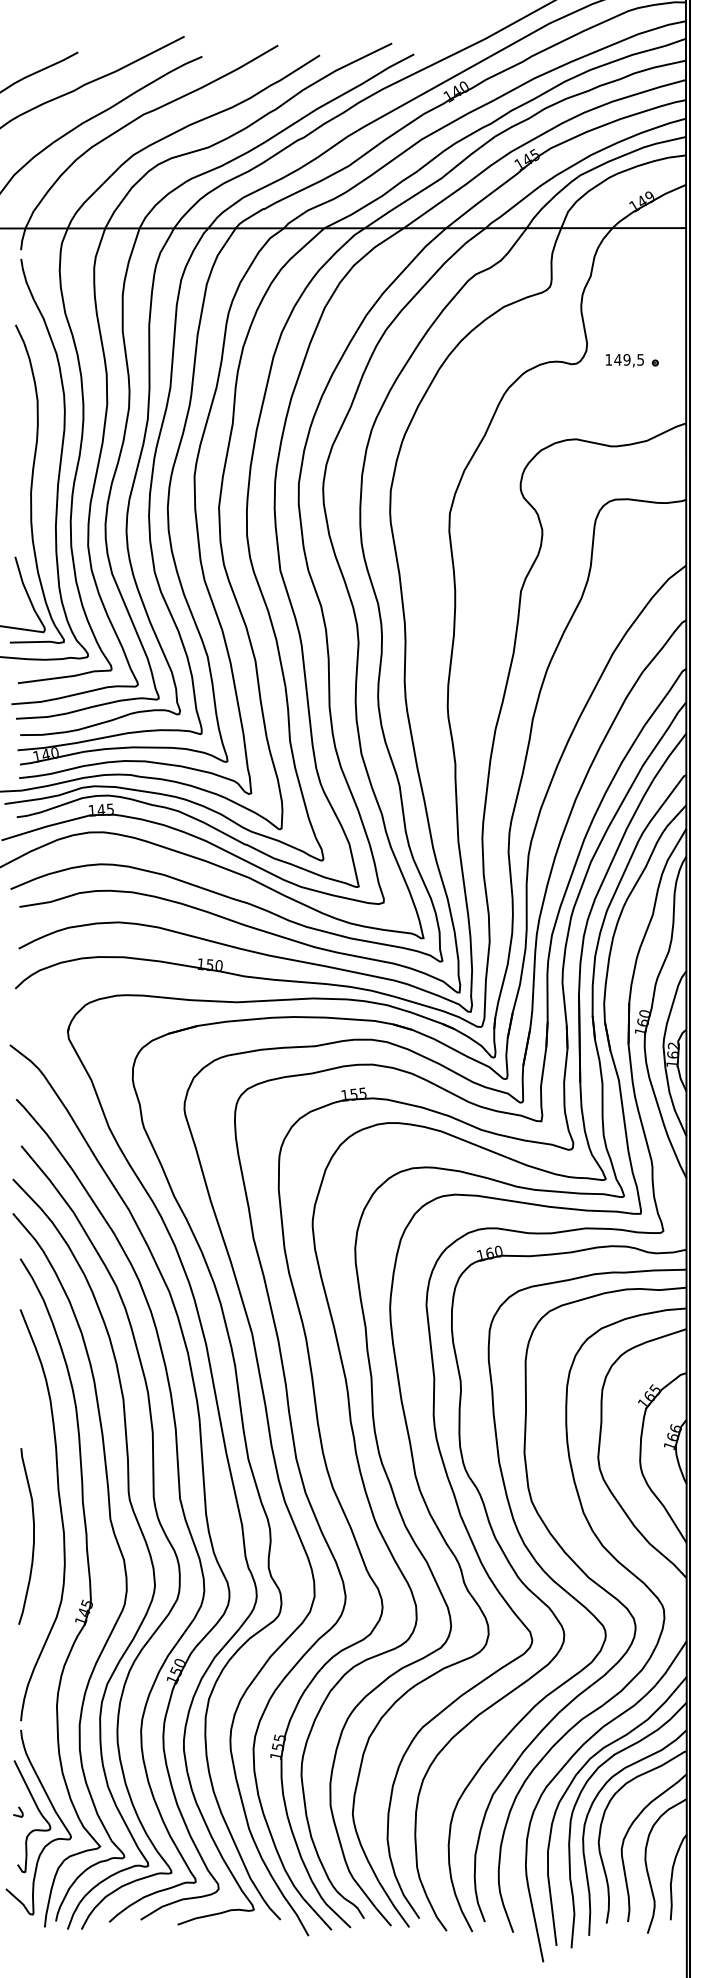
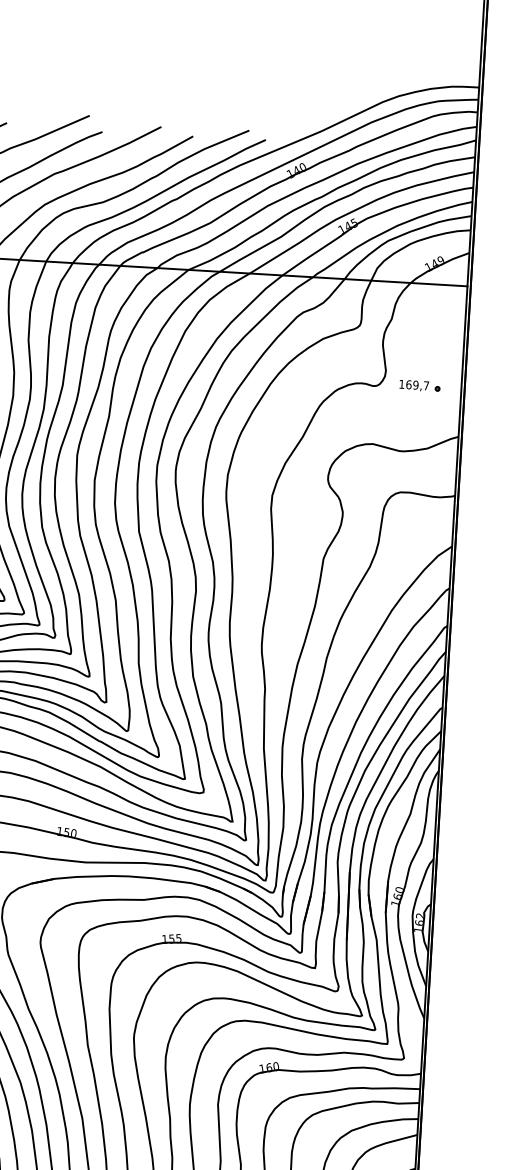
text: (628, 359) -> (417, 384), 149,5 -> 169,7

